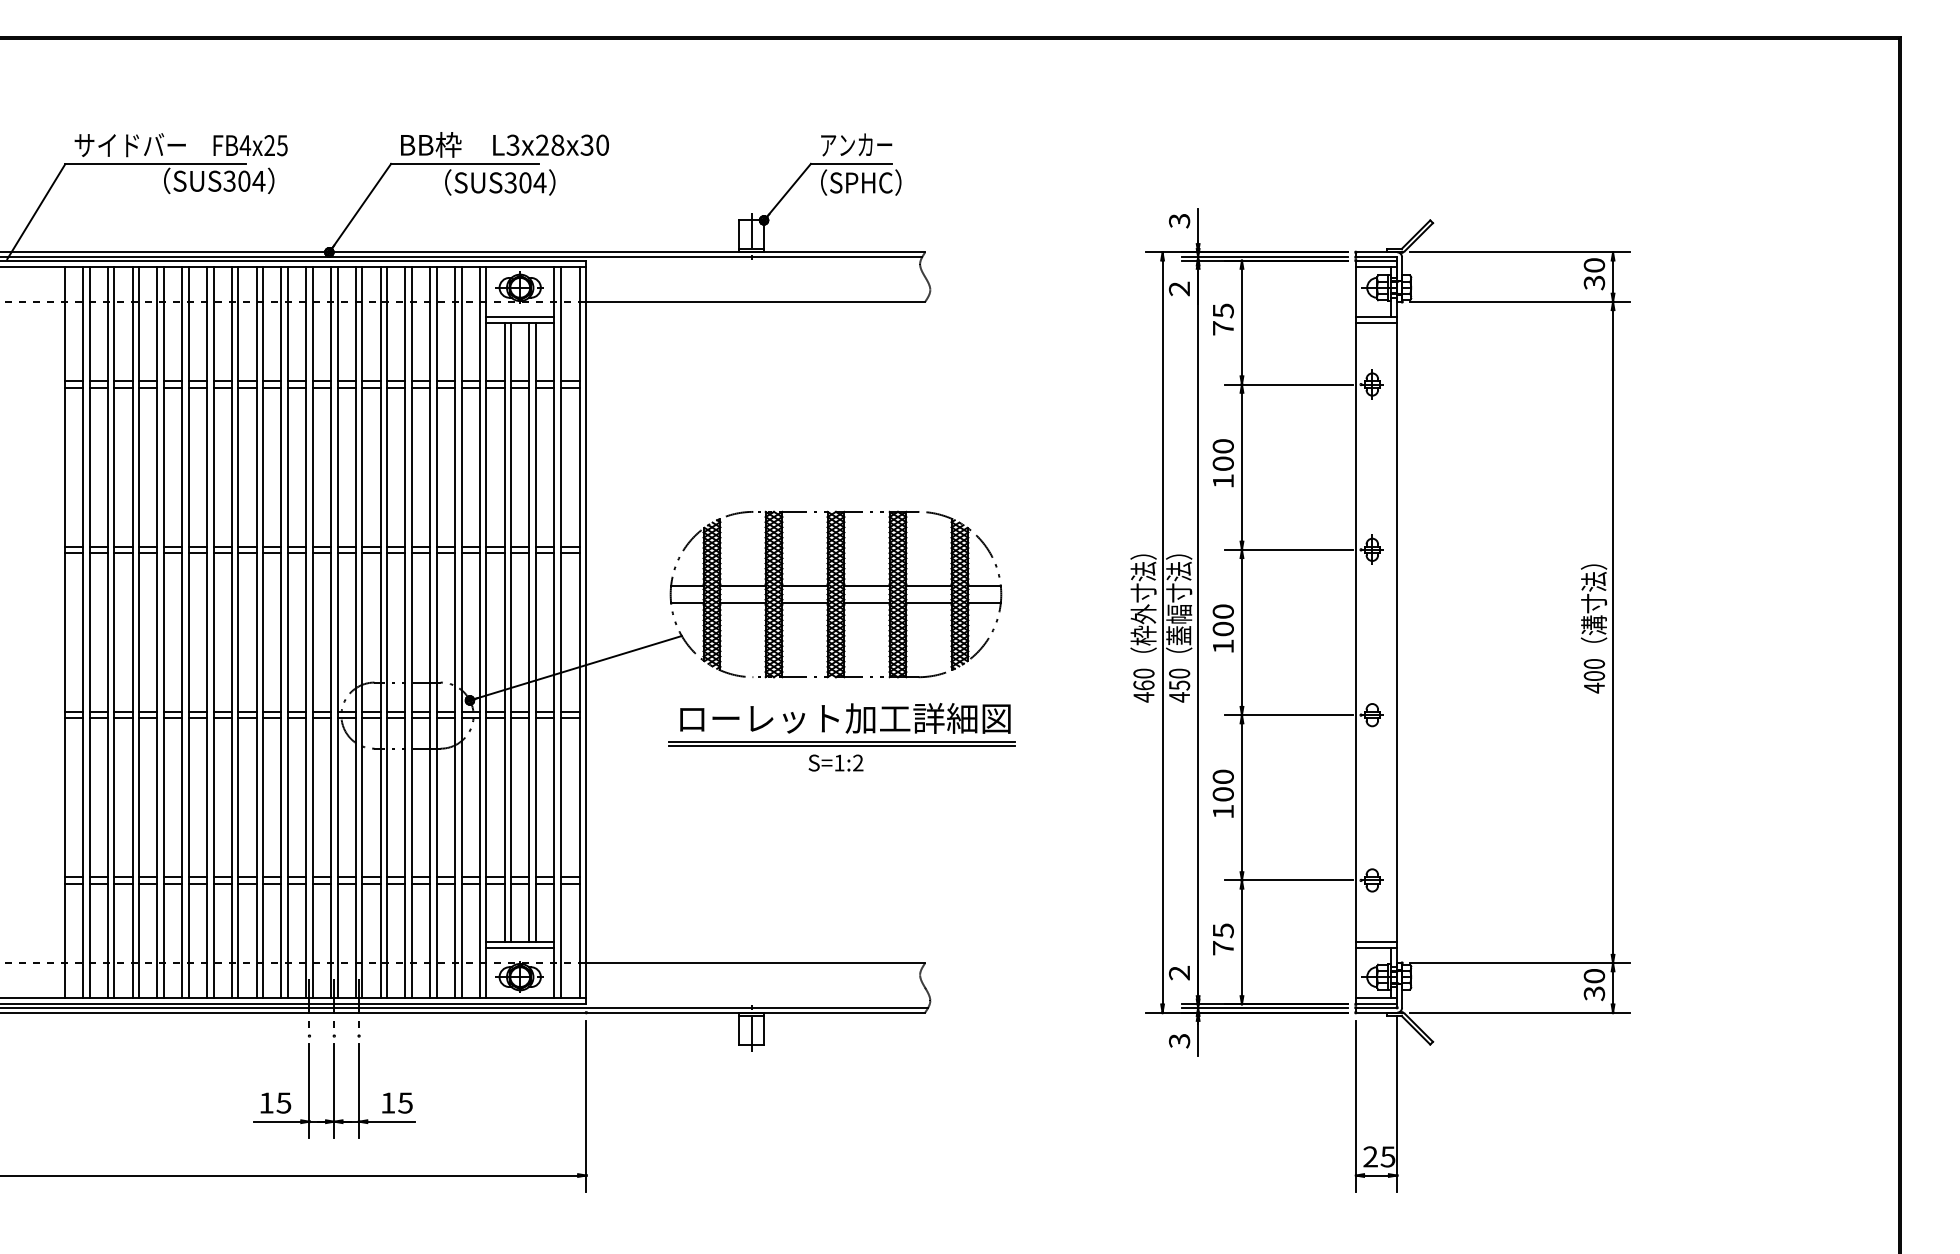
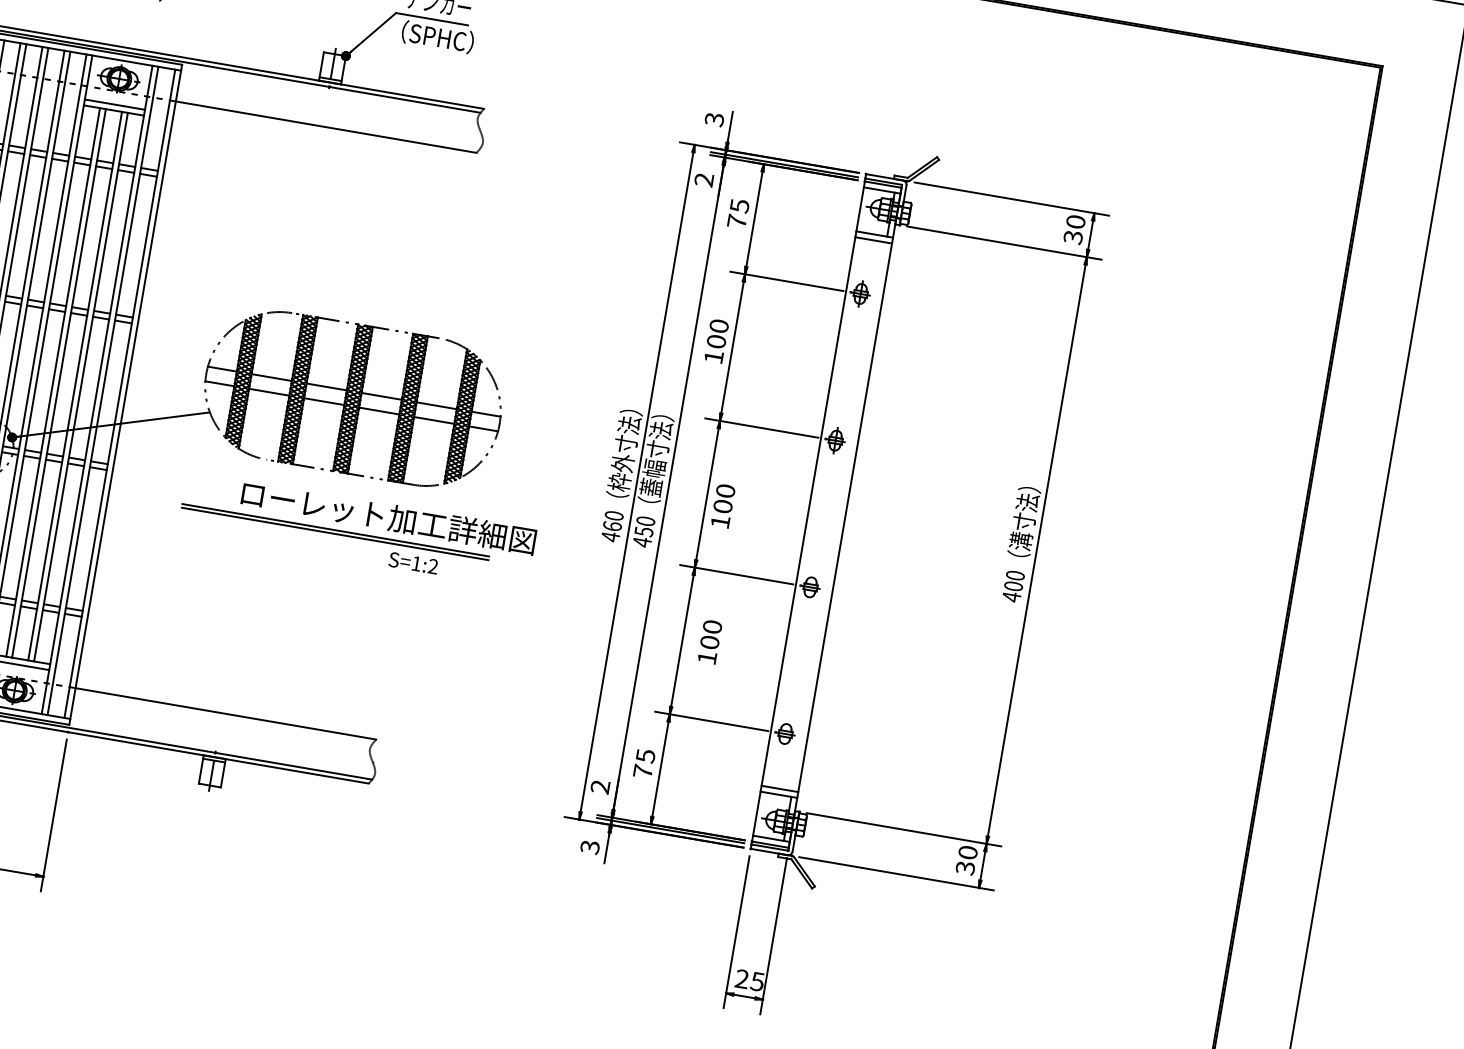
text: (1222, 628) -> (722, 505), moved
text: (845, 718) -> (388, 517), moved
text: (835, 762) -> (413, 562), moved
text: (1222, 793) -> (709, 641), moved

